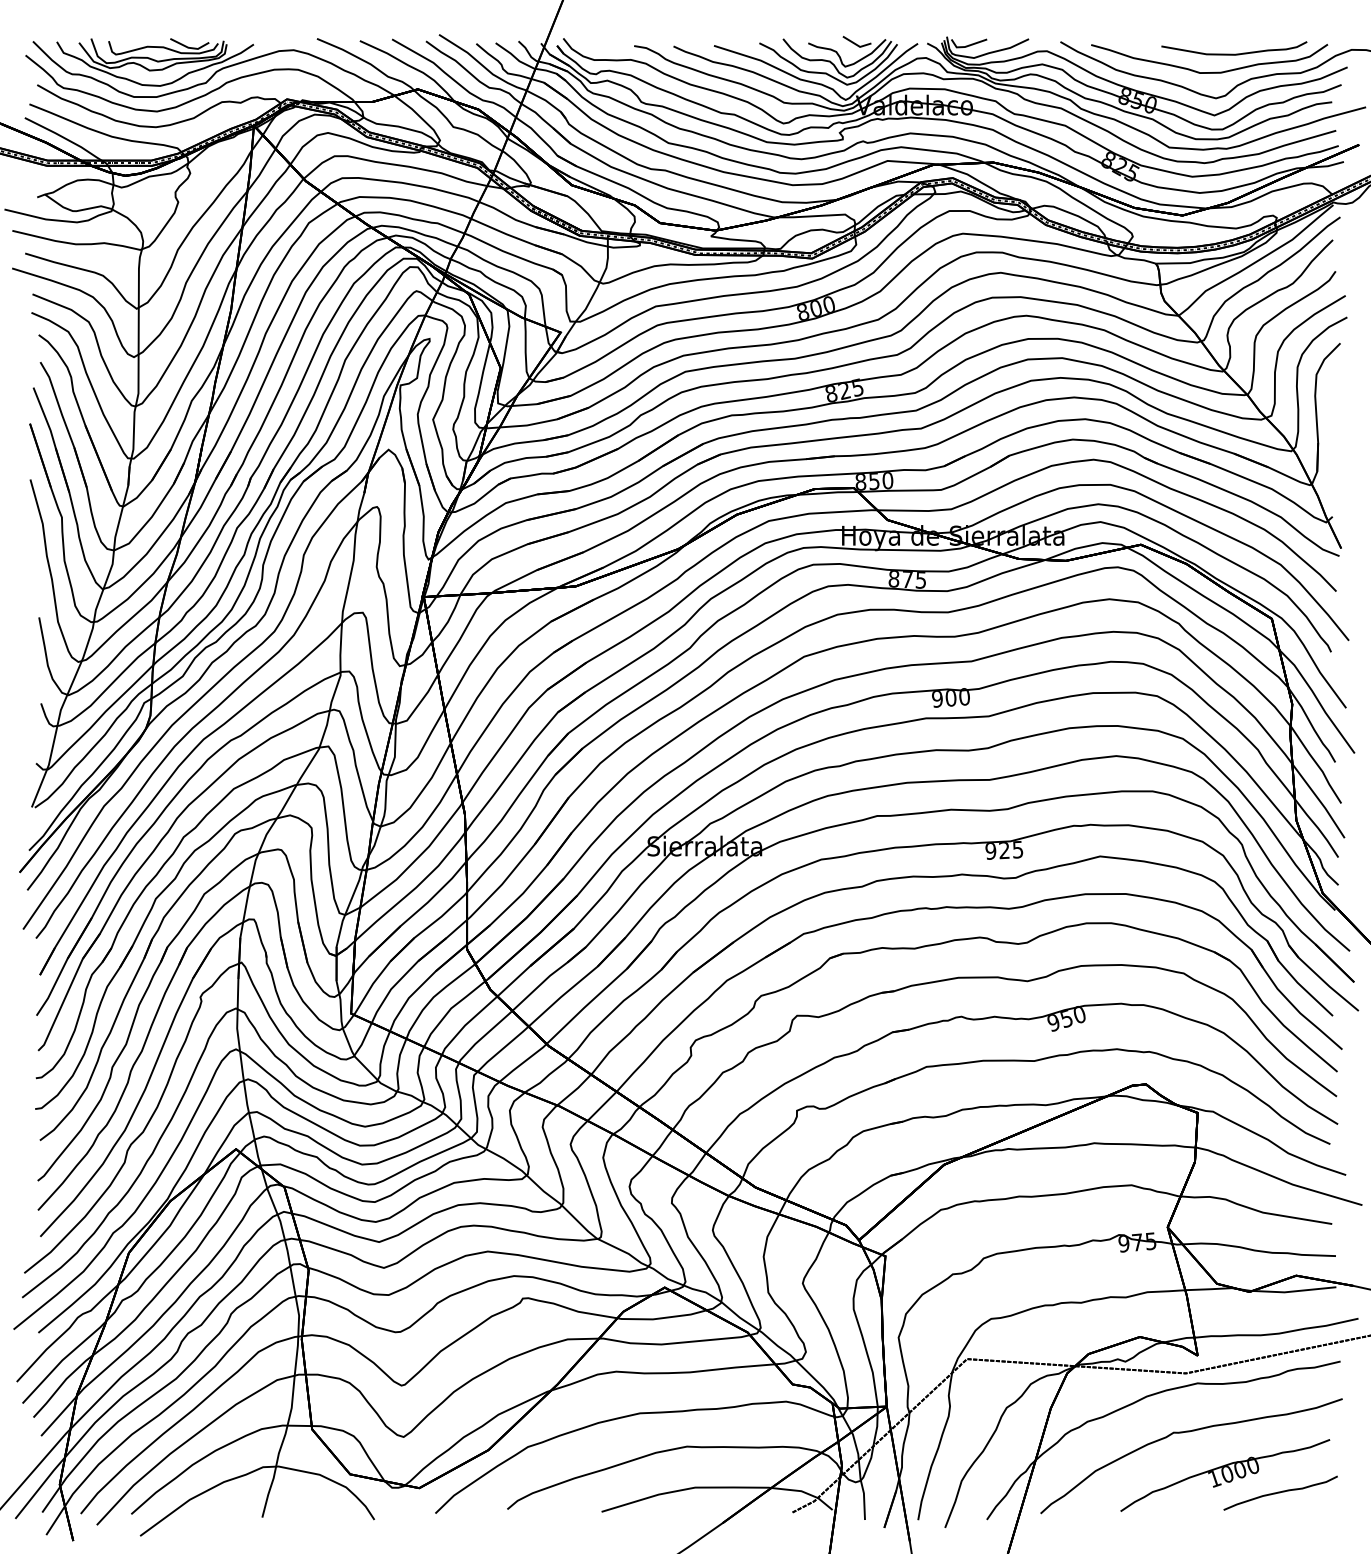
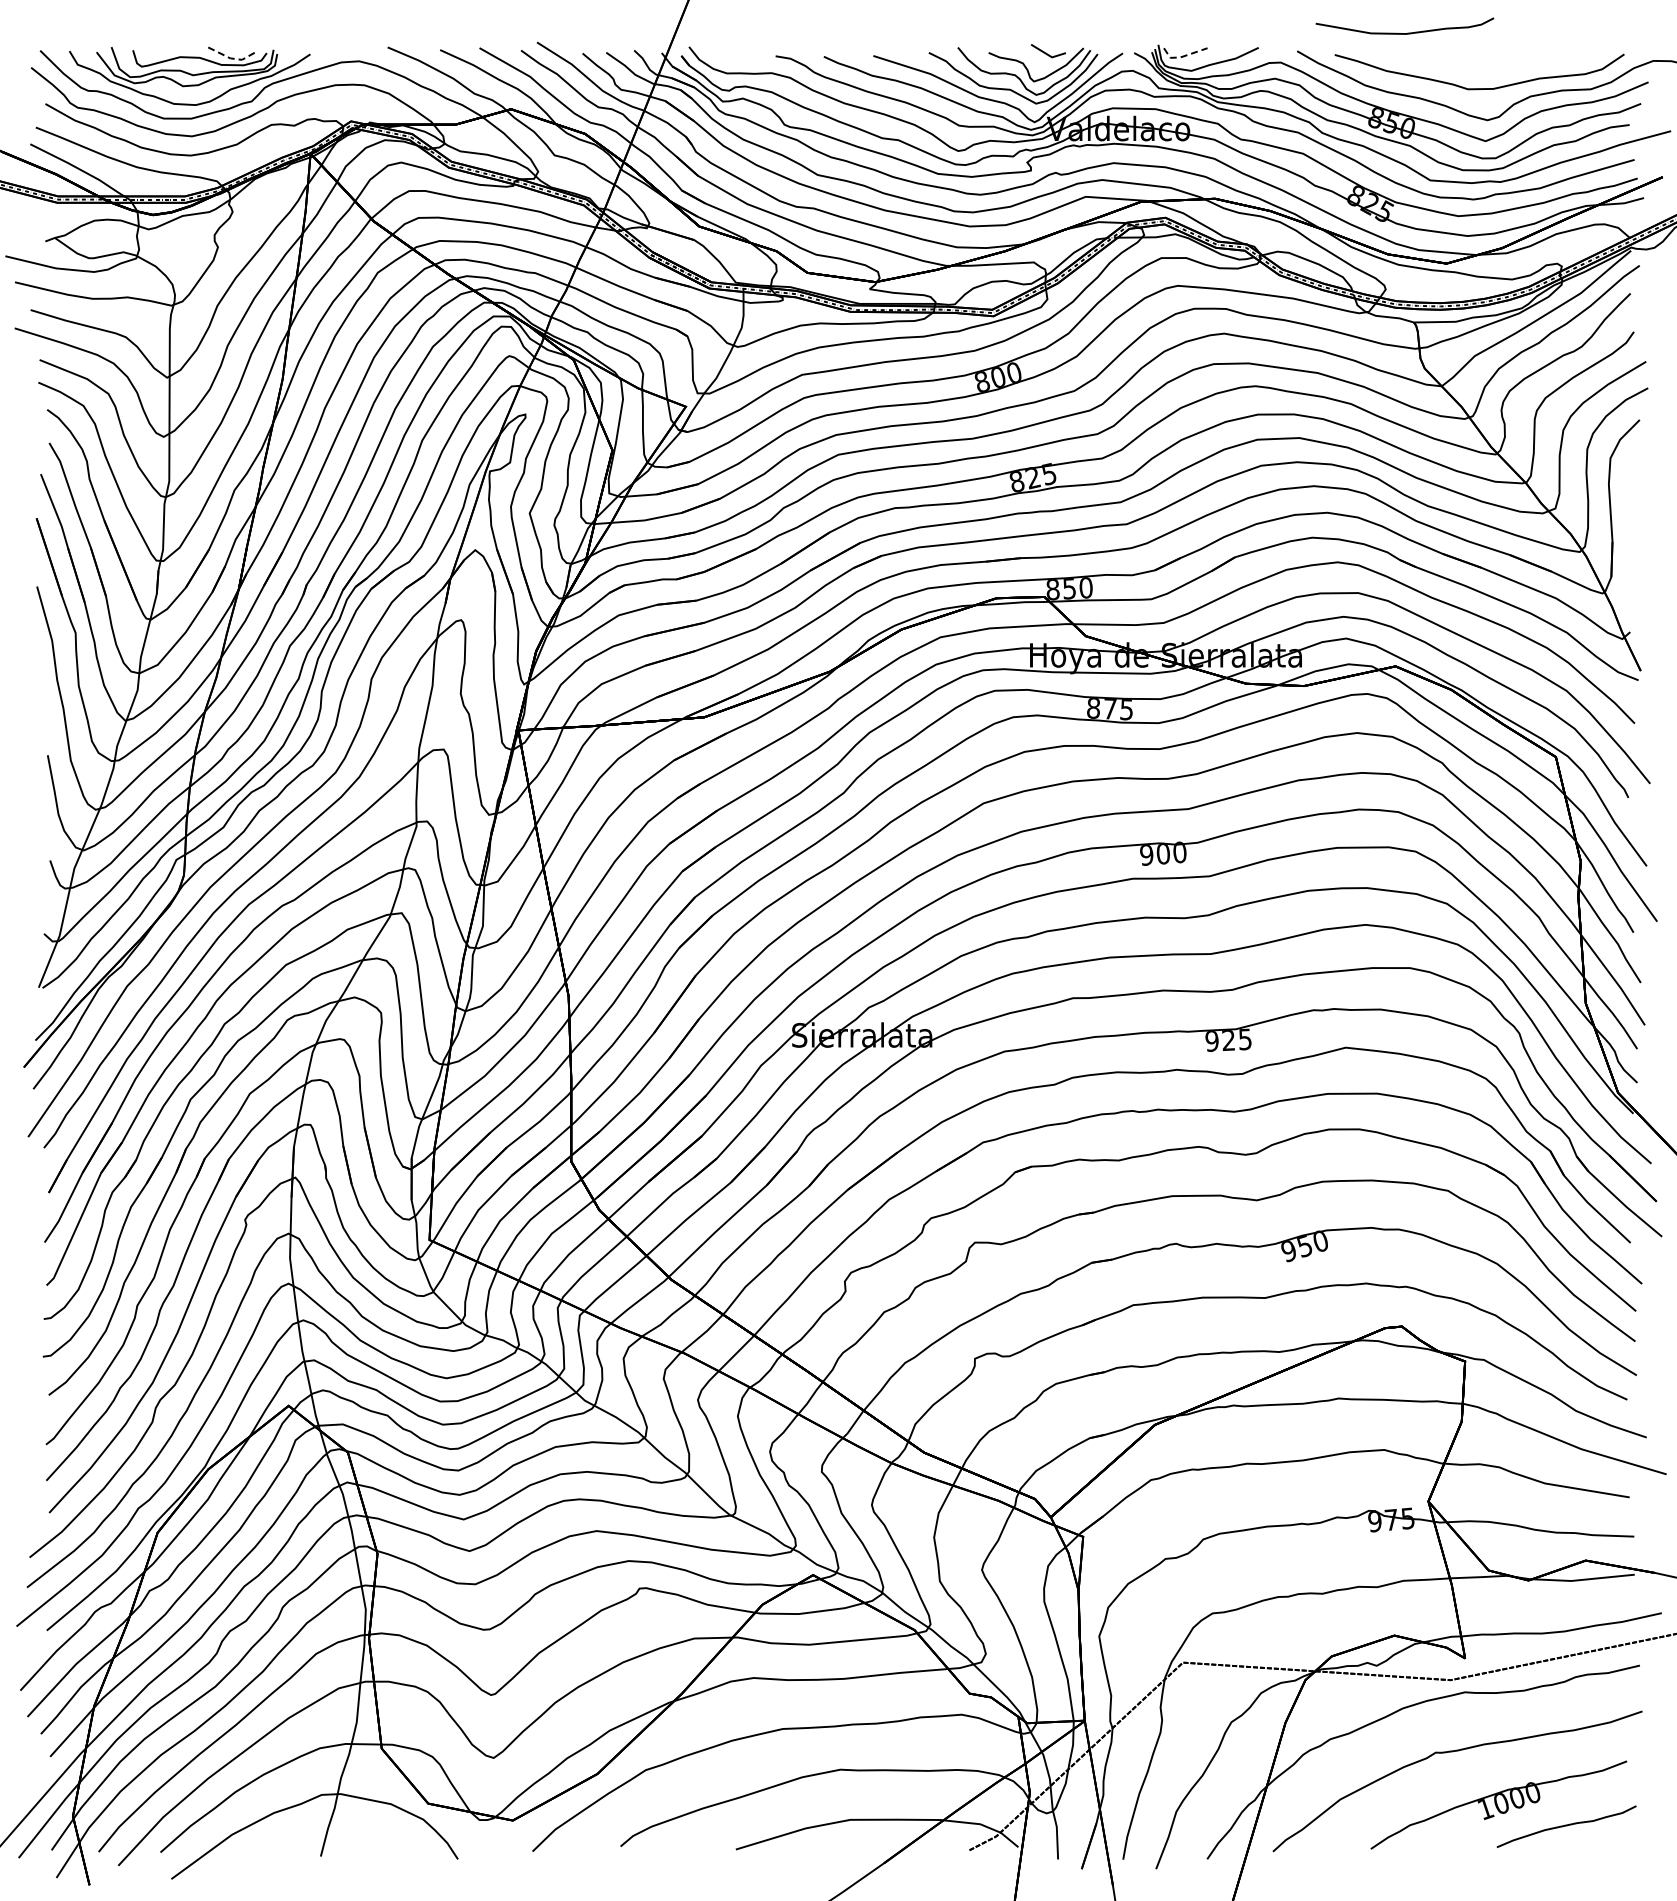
line: (966, 46) -> (1182, 56), solid -> dashed
line: (190, 47) -> (232, 58), solid -> dashed
curve: (1236, 53) -> (1407, 32), moved

